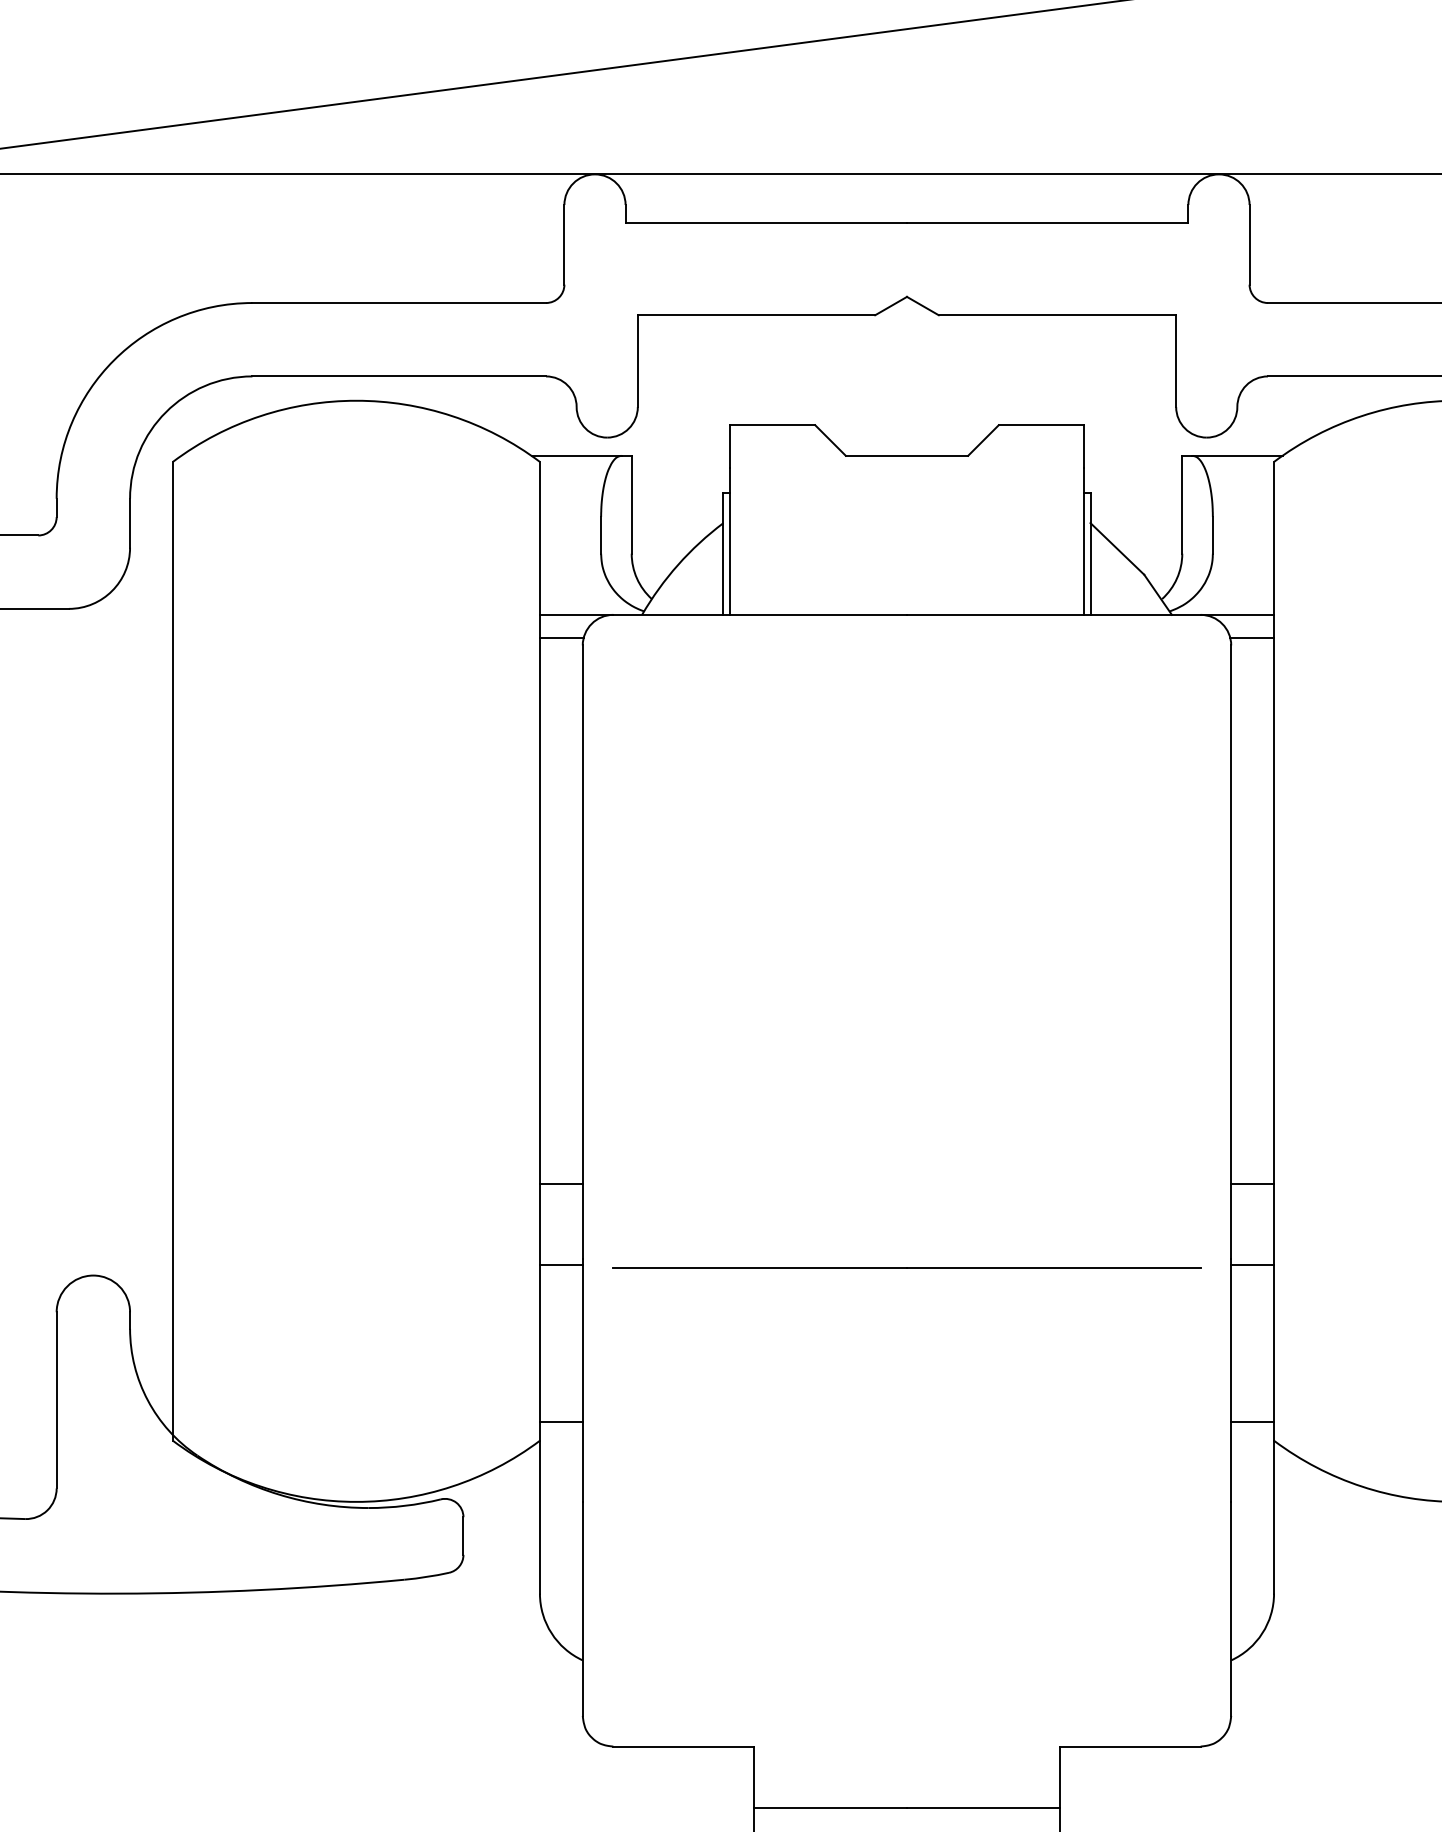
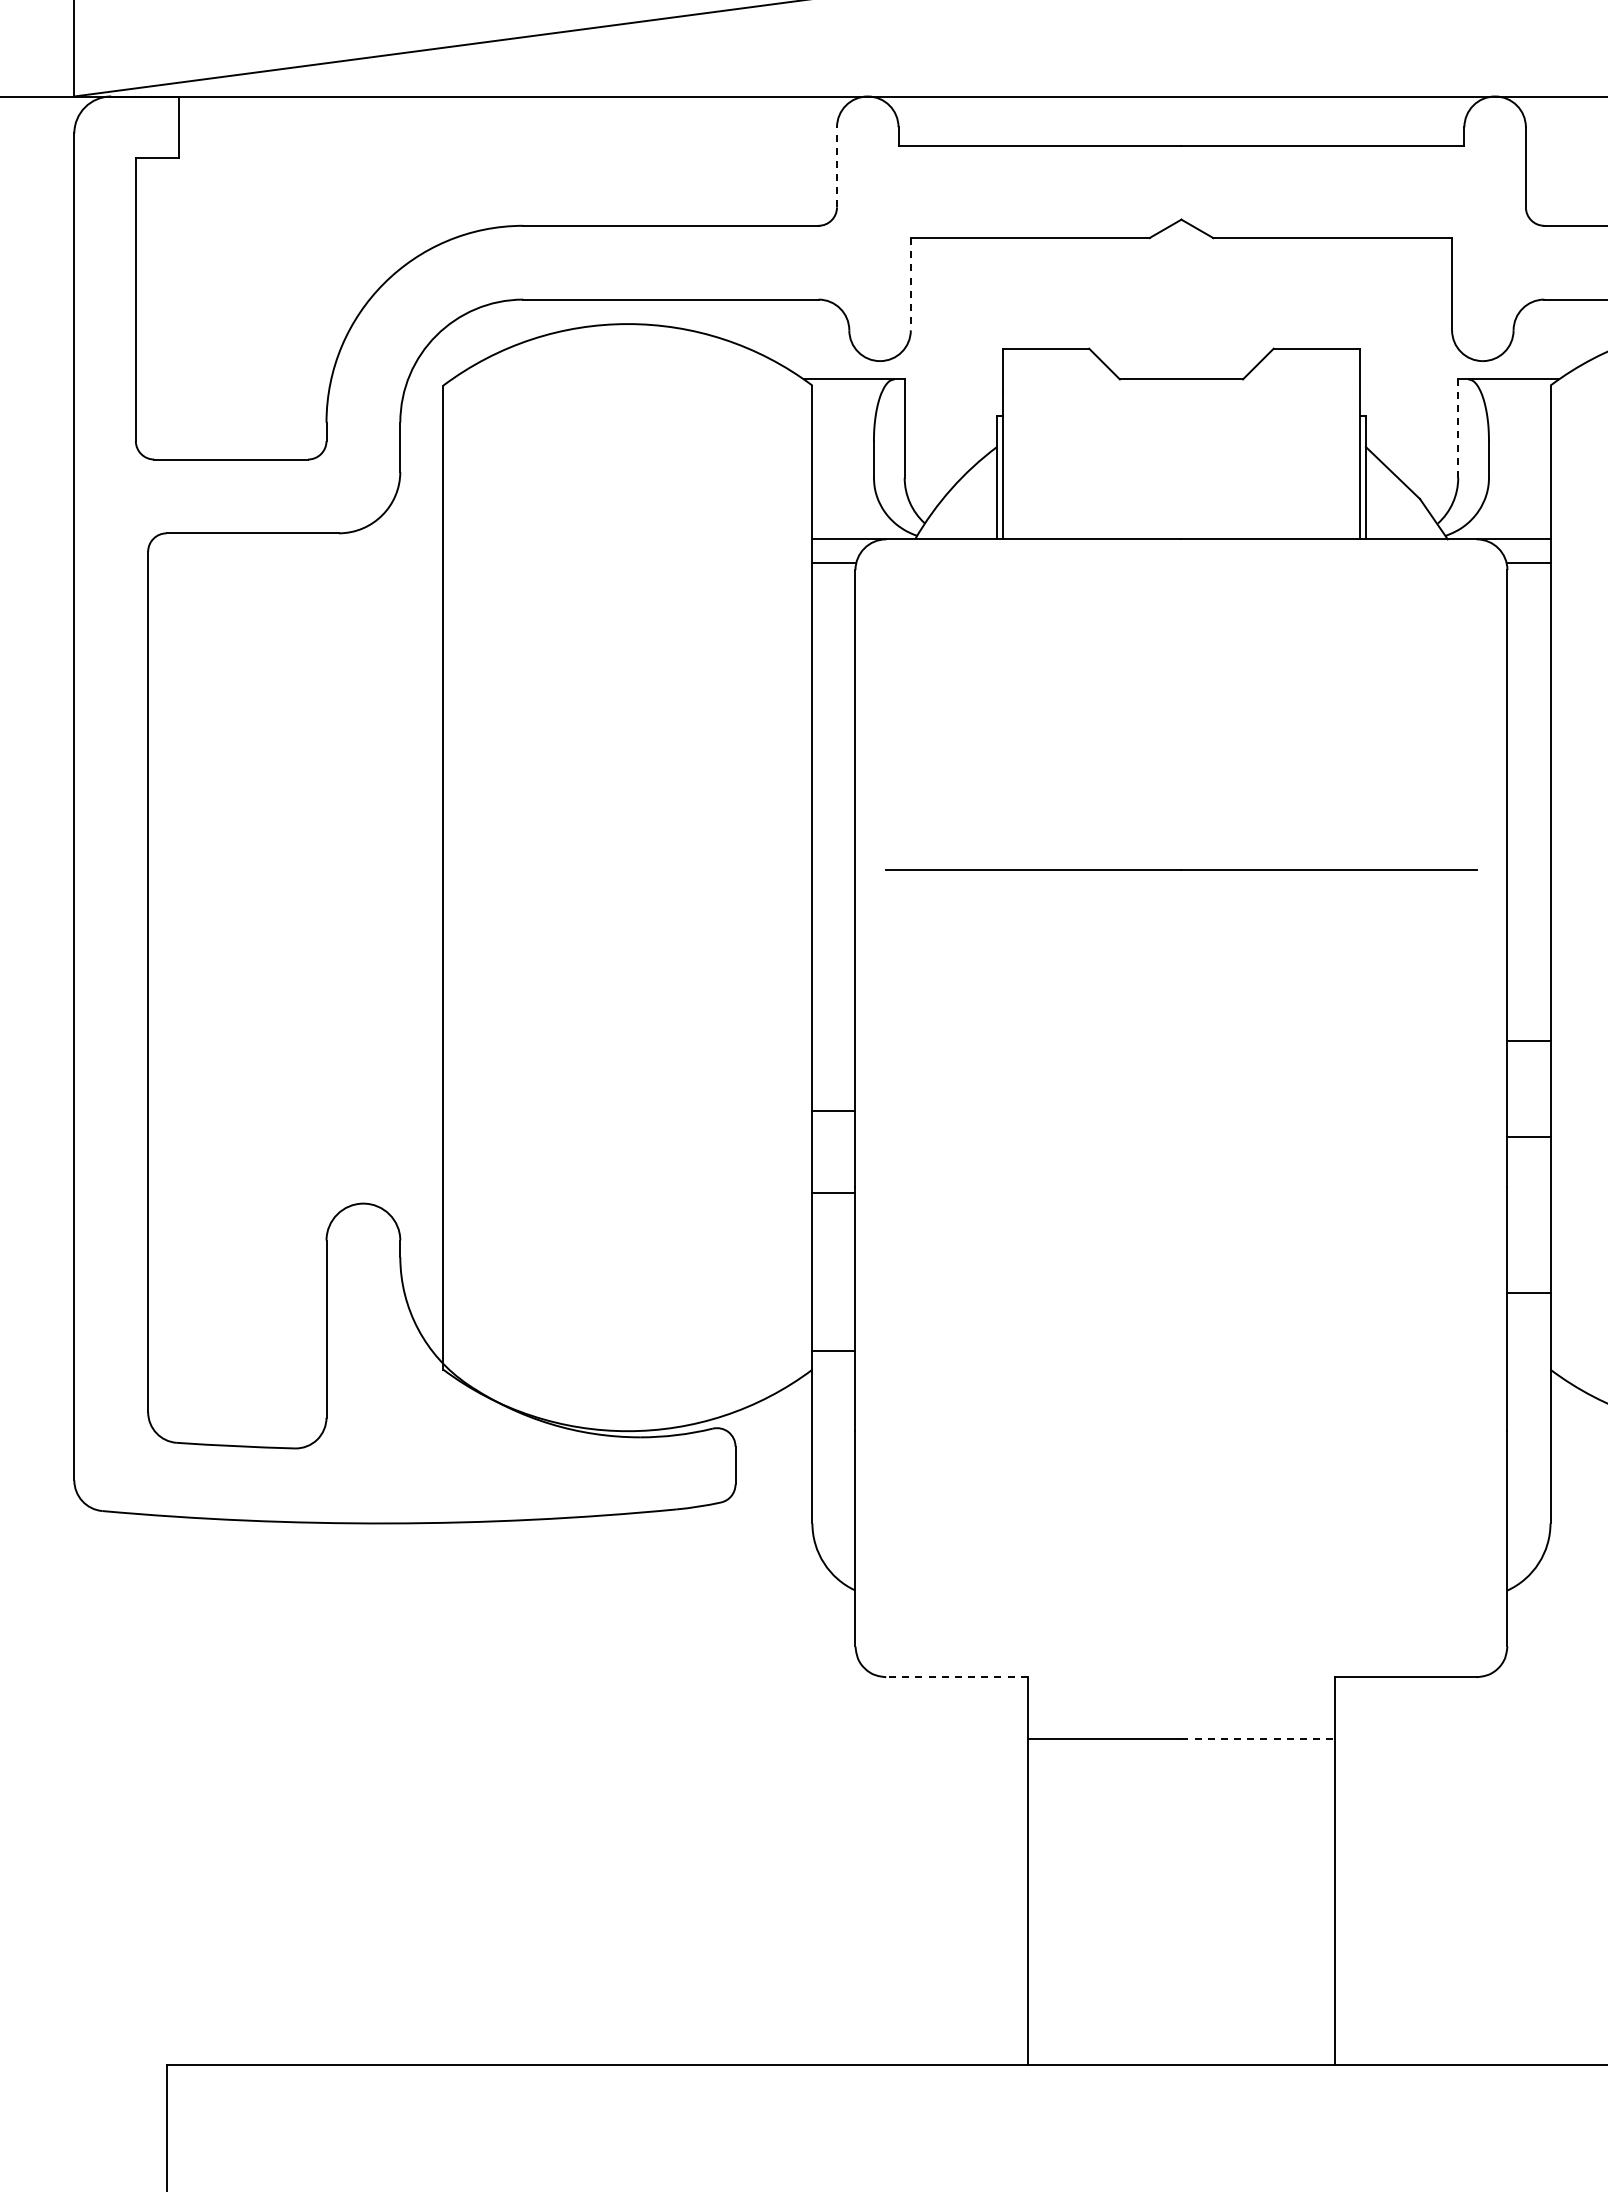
line: (564, 244) -> (837, 166), solid -> dashed
line: (637, 361) -> (910, 284), solid -> dashed
line: (1182, 504) -> (1458, 428), solid -> dashed
line: (1252, 1183) -> (1528, 1041), moved
line: (1252, 1264) -> (1528, 1136), moved
line: (907, 1267) -> (1181, 869), moved
line: (1252, 1422) -> (1528, 1293), moved
line: (683, 1746) -> (956, 1677), solid -> dashed
line: (983, 1807) -> (1258, 1738), solid -> dashed

